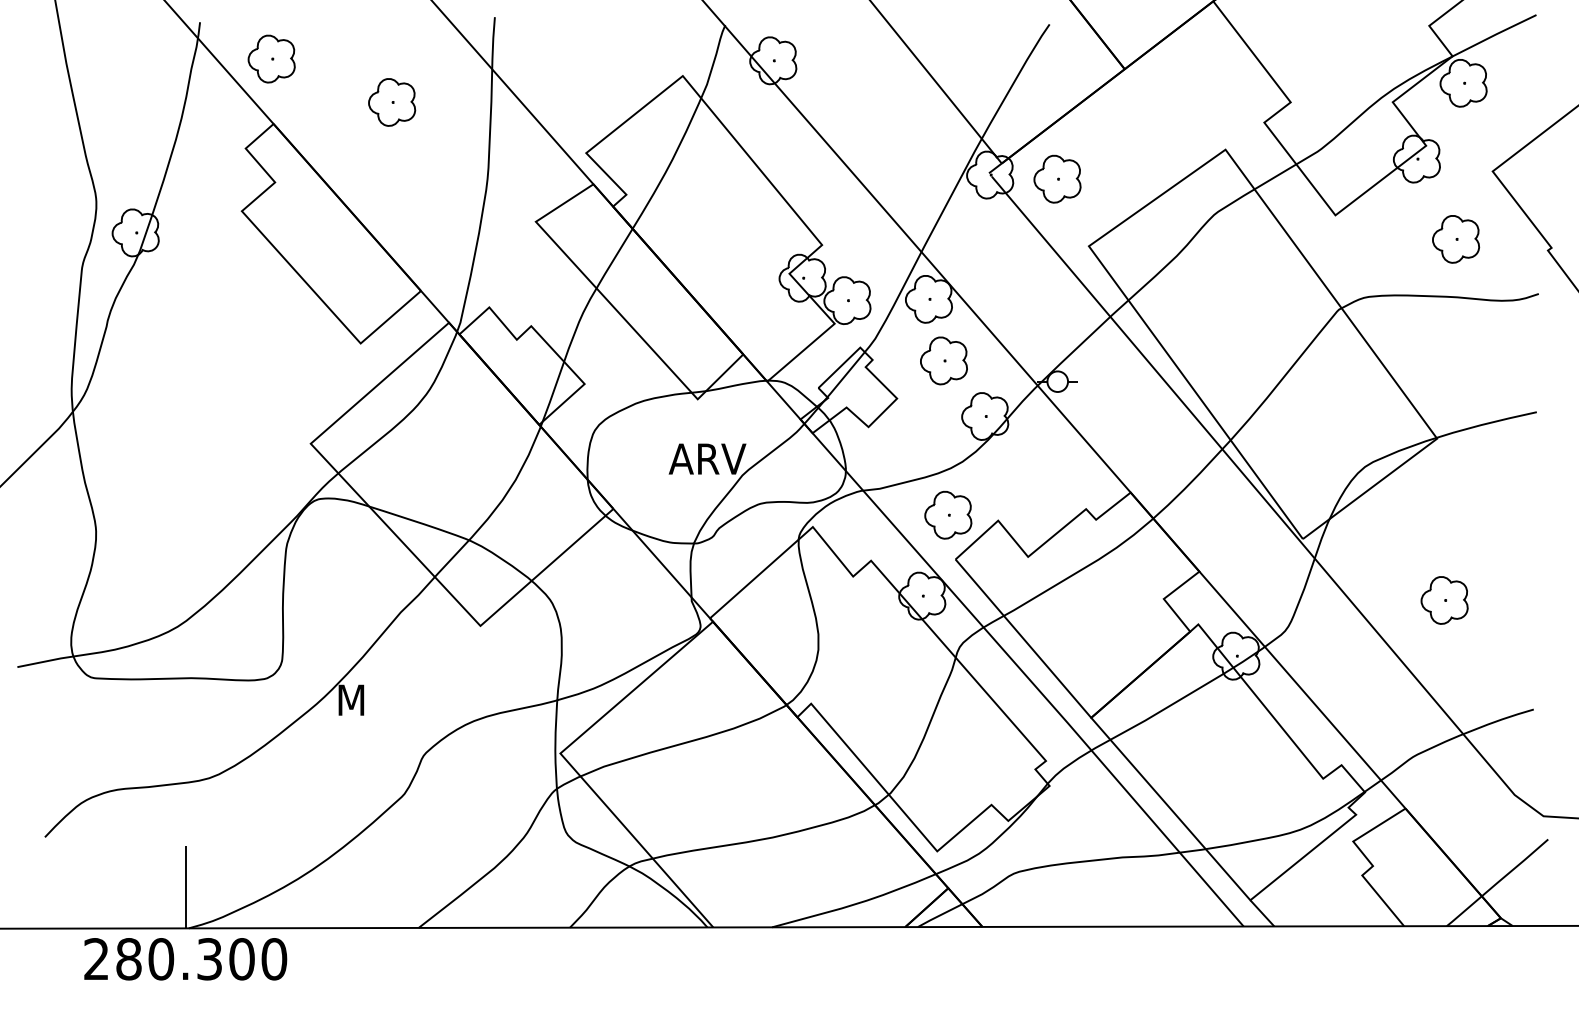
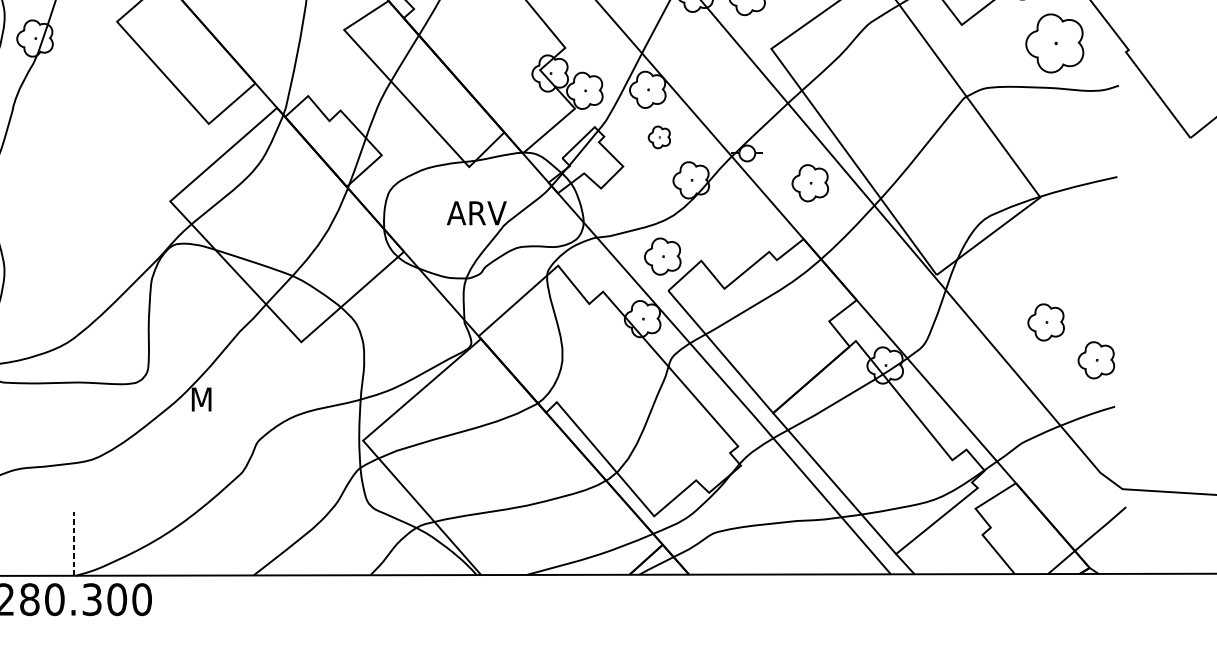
part: (1456, 239) -> (1055, 43), size x1.6
part: (943, 360) -> (659, 137), size x0.6
part: (1139, 419) -> (810, 182), added
part: (1509, 649) -> (1096, 360), added
line: (185, 886) -> (73, 543), solid -> dashed

